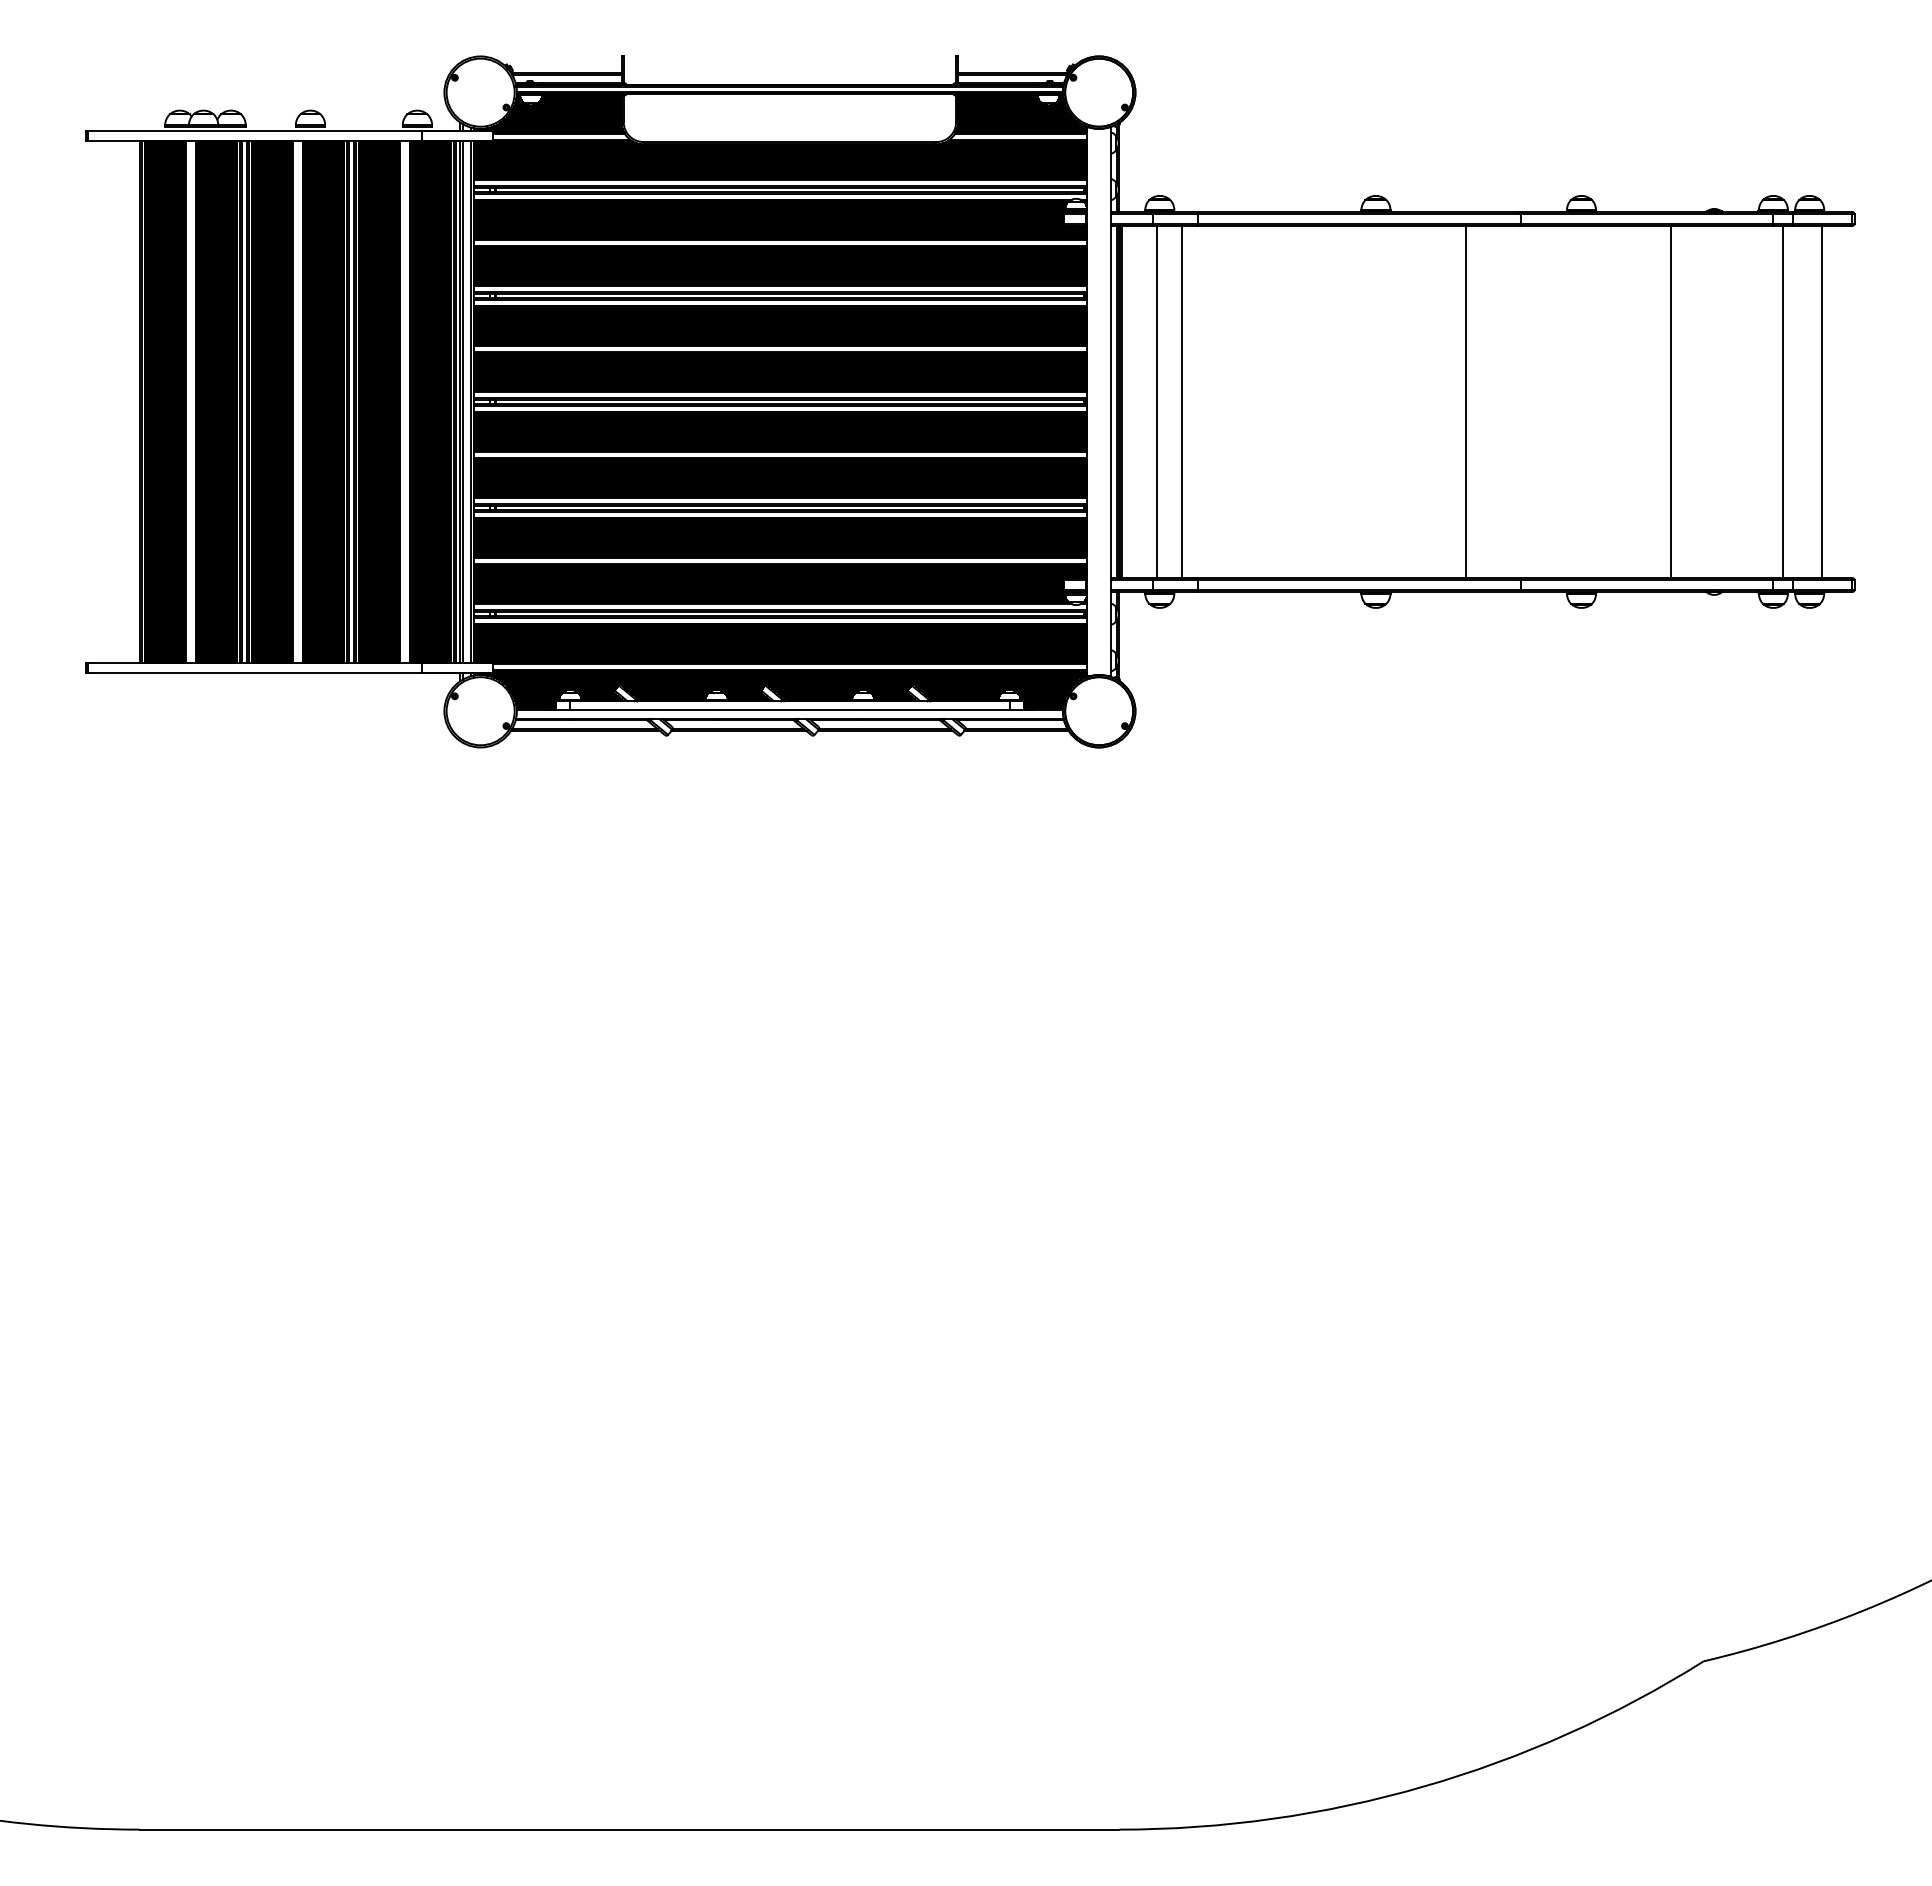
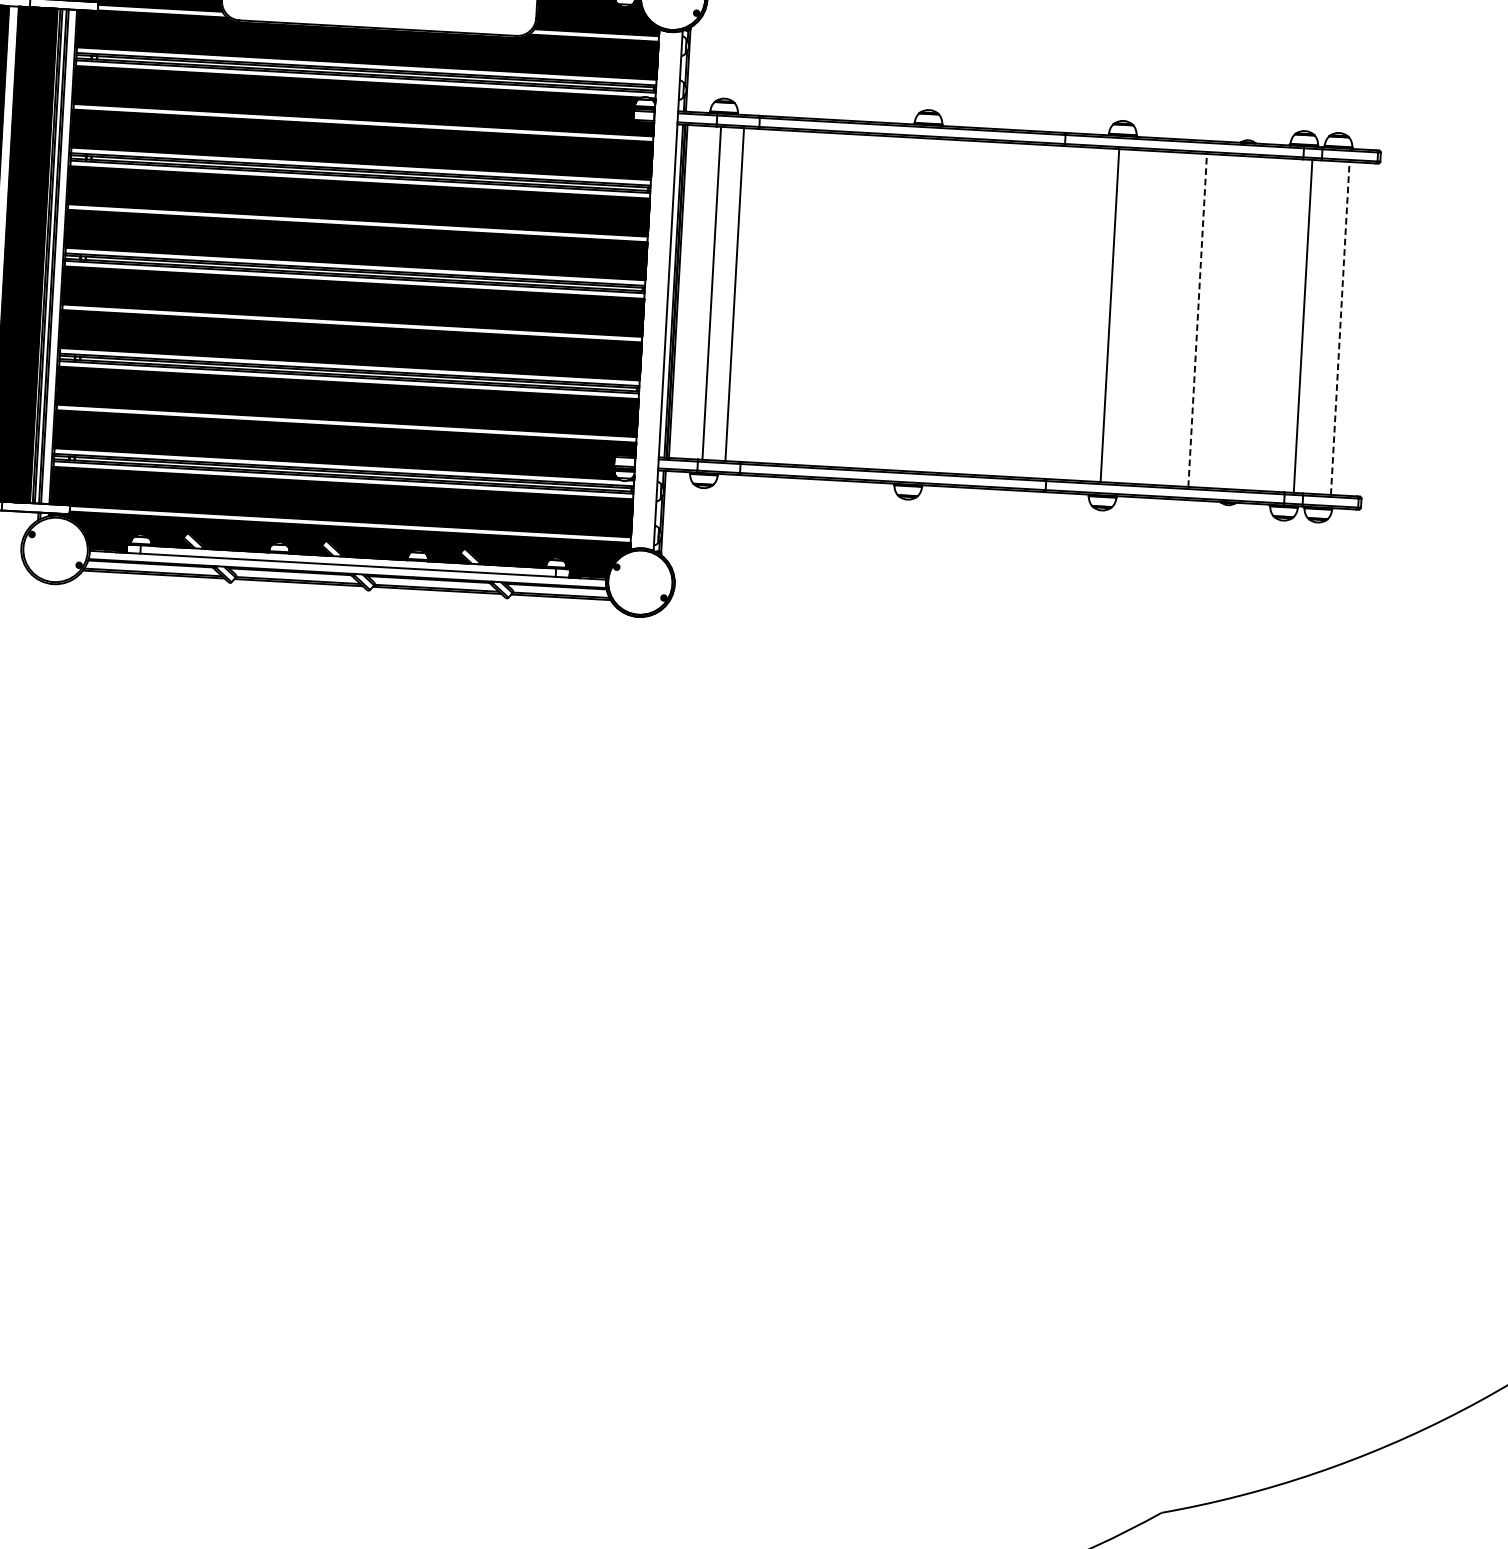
line: (1465, 401) -> (1109, 315), moved
line: (1671, 401) -> (1197, 320), solid -> dashed
line: (1822, 401) -> (1340, 328), solid -> dashed

